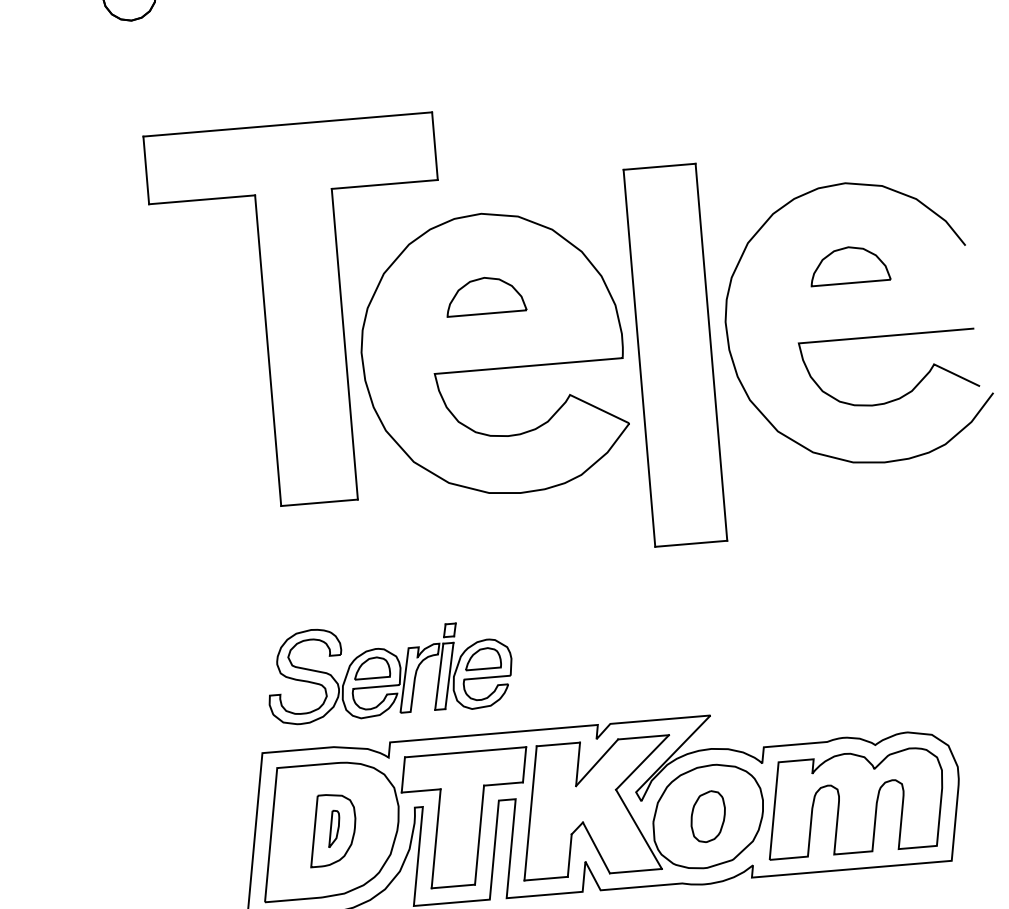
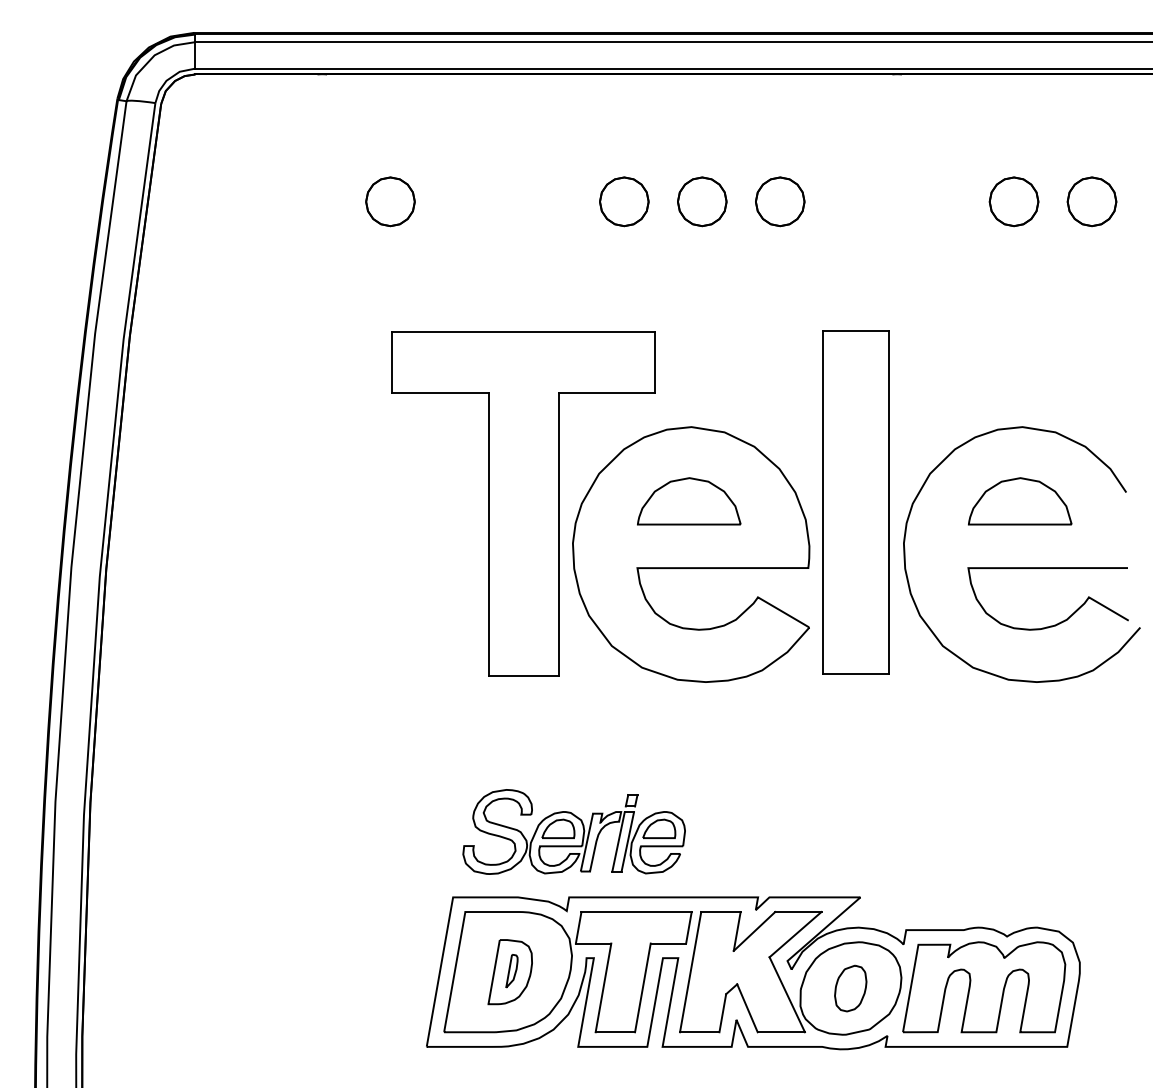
part: (849, 265) -> (1020, 501), size x1.43
part: (485, 295) -> (689, 501), size x1.43
part: (674, 355) -> (855, 502), moved

